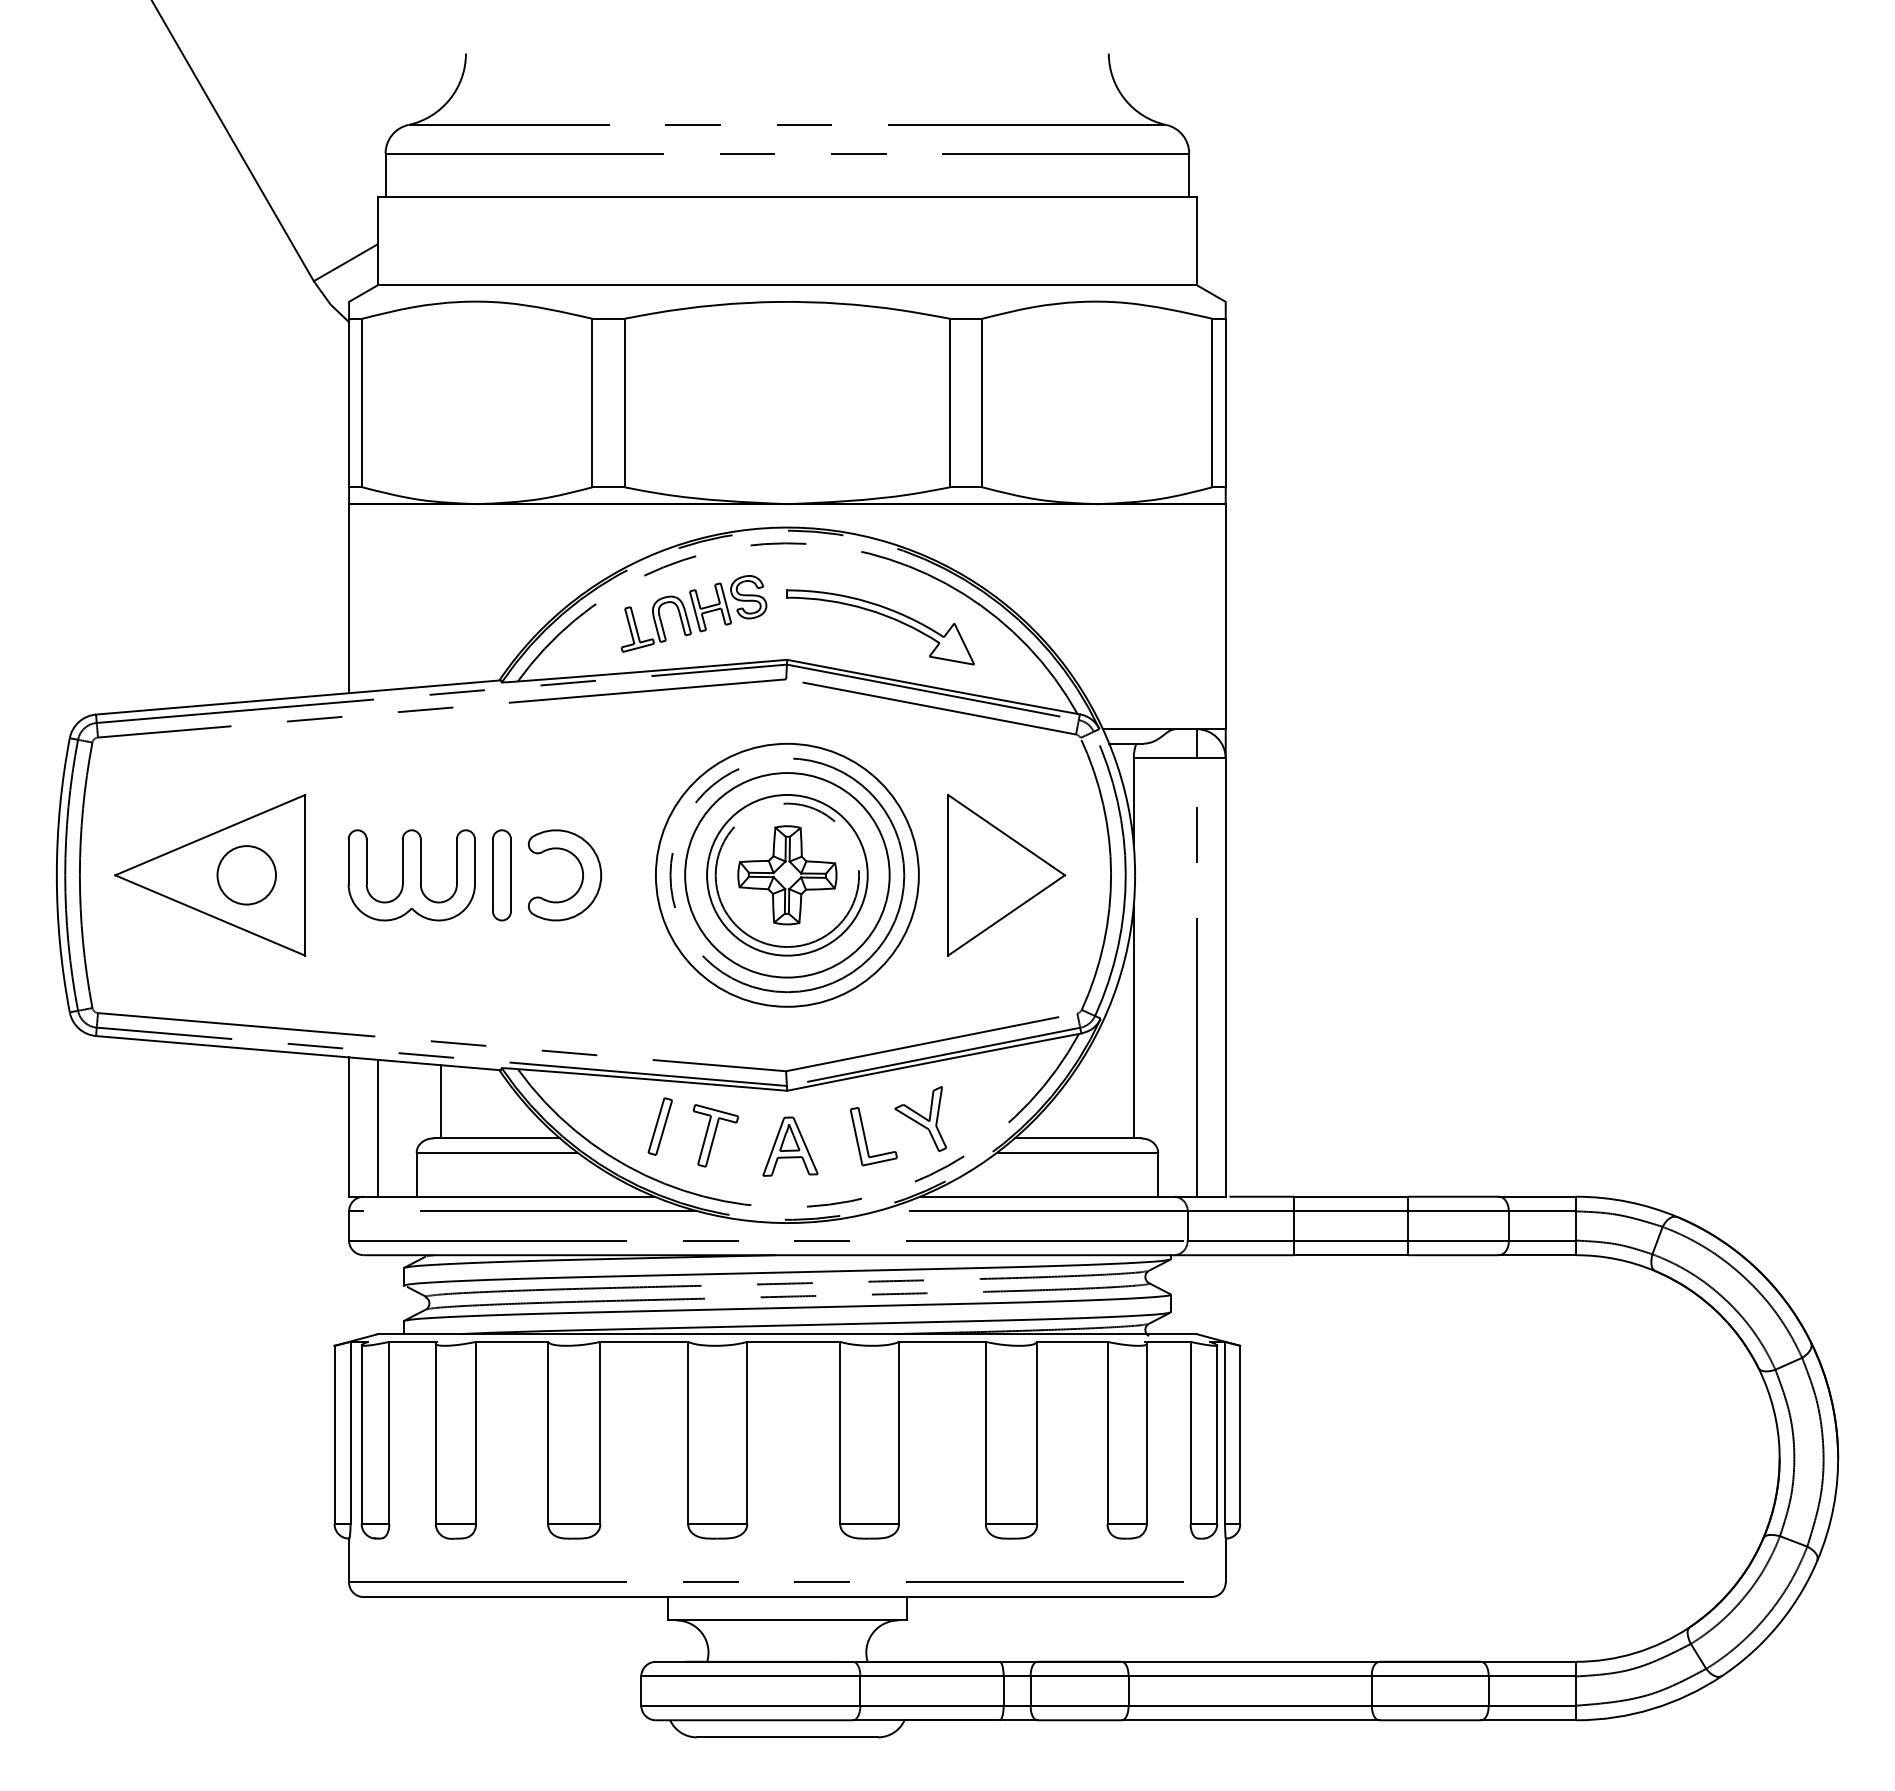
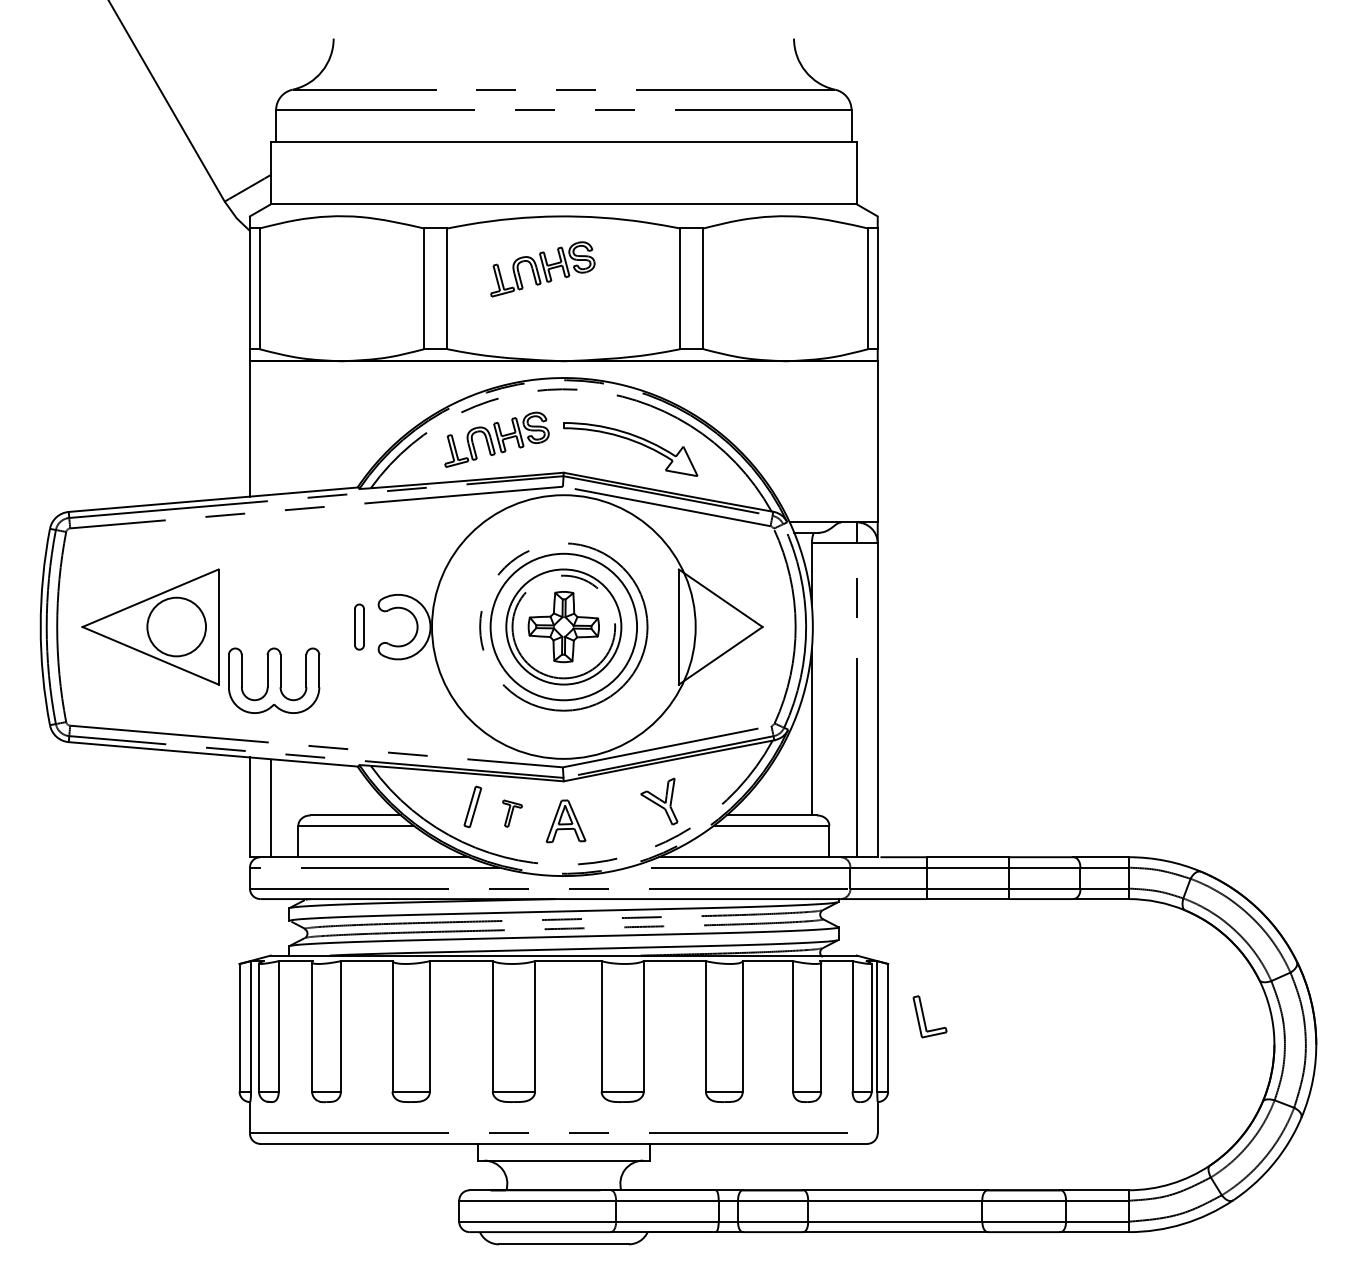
part: (757, 375) -> (542, 269), added
circle: (786, 874) -> (563, 626), size x1.4
circle: (246, 875) -> (176, 627), size x1.4
part: (411, 875) -> (273, 680), moved
part: (501, 875) -> (359, 627), size x0.7
line: (441, 1101) -> (316, 789), removed
part: (715, 1135) -> (512, 813), size x0.6
part: (866, 1139) -> (924, 1018), moved

